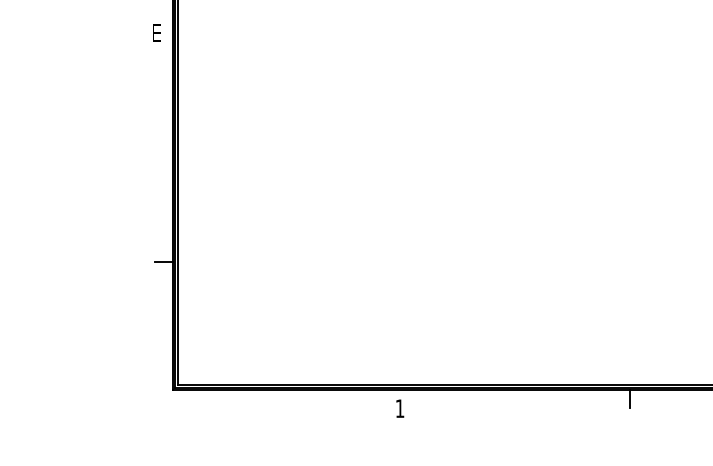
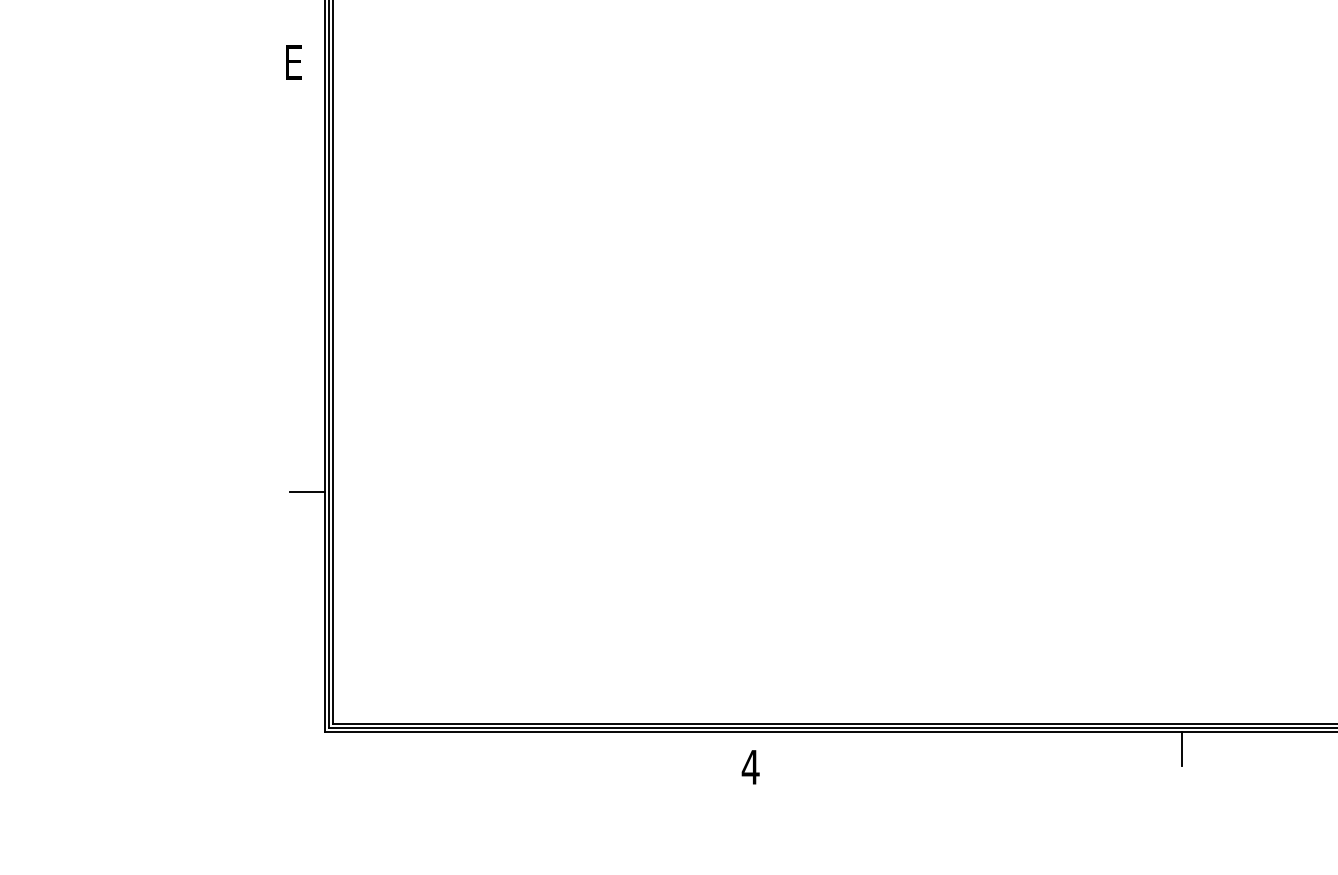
text: (399, 408) -> (749, 766), 1 -> 4

